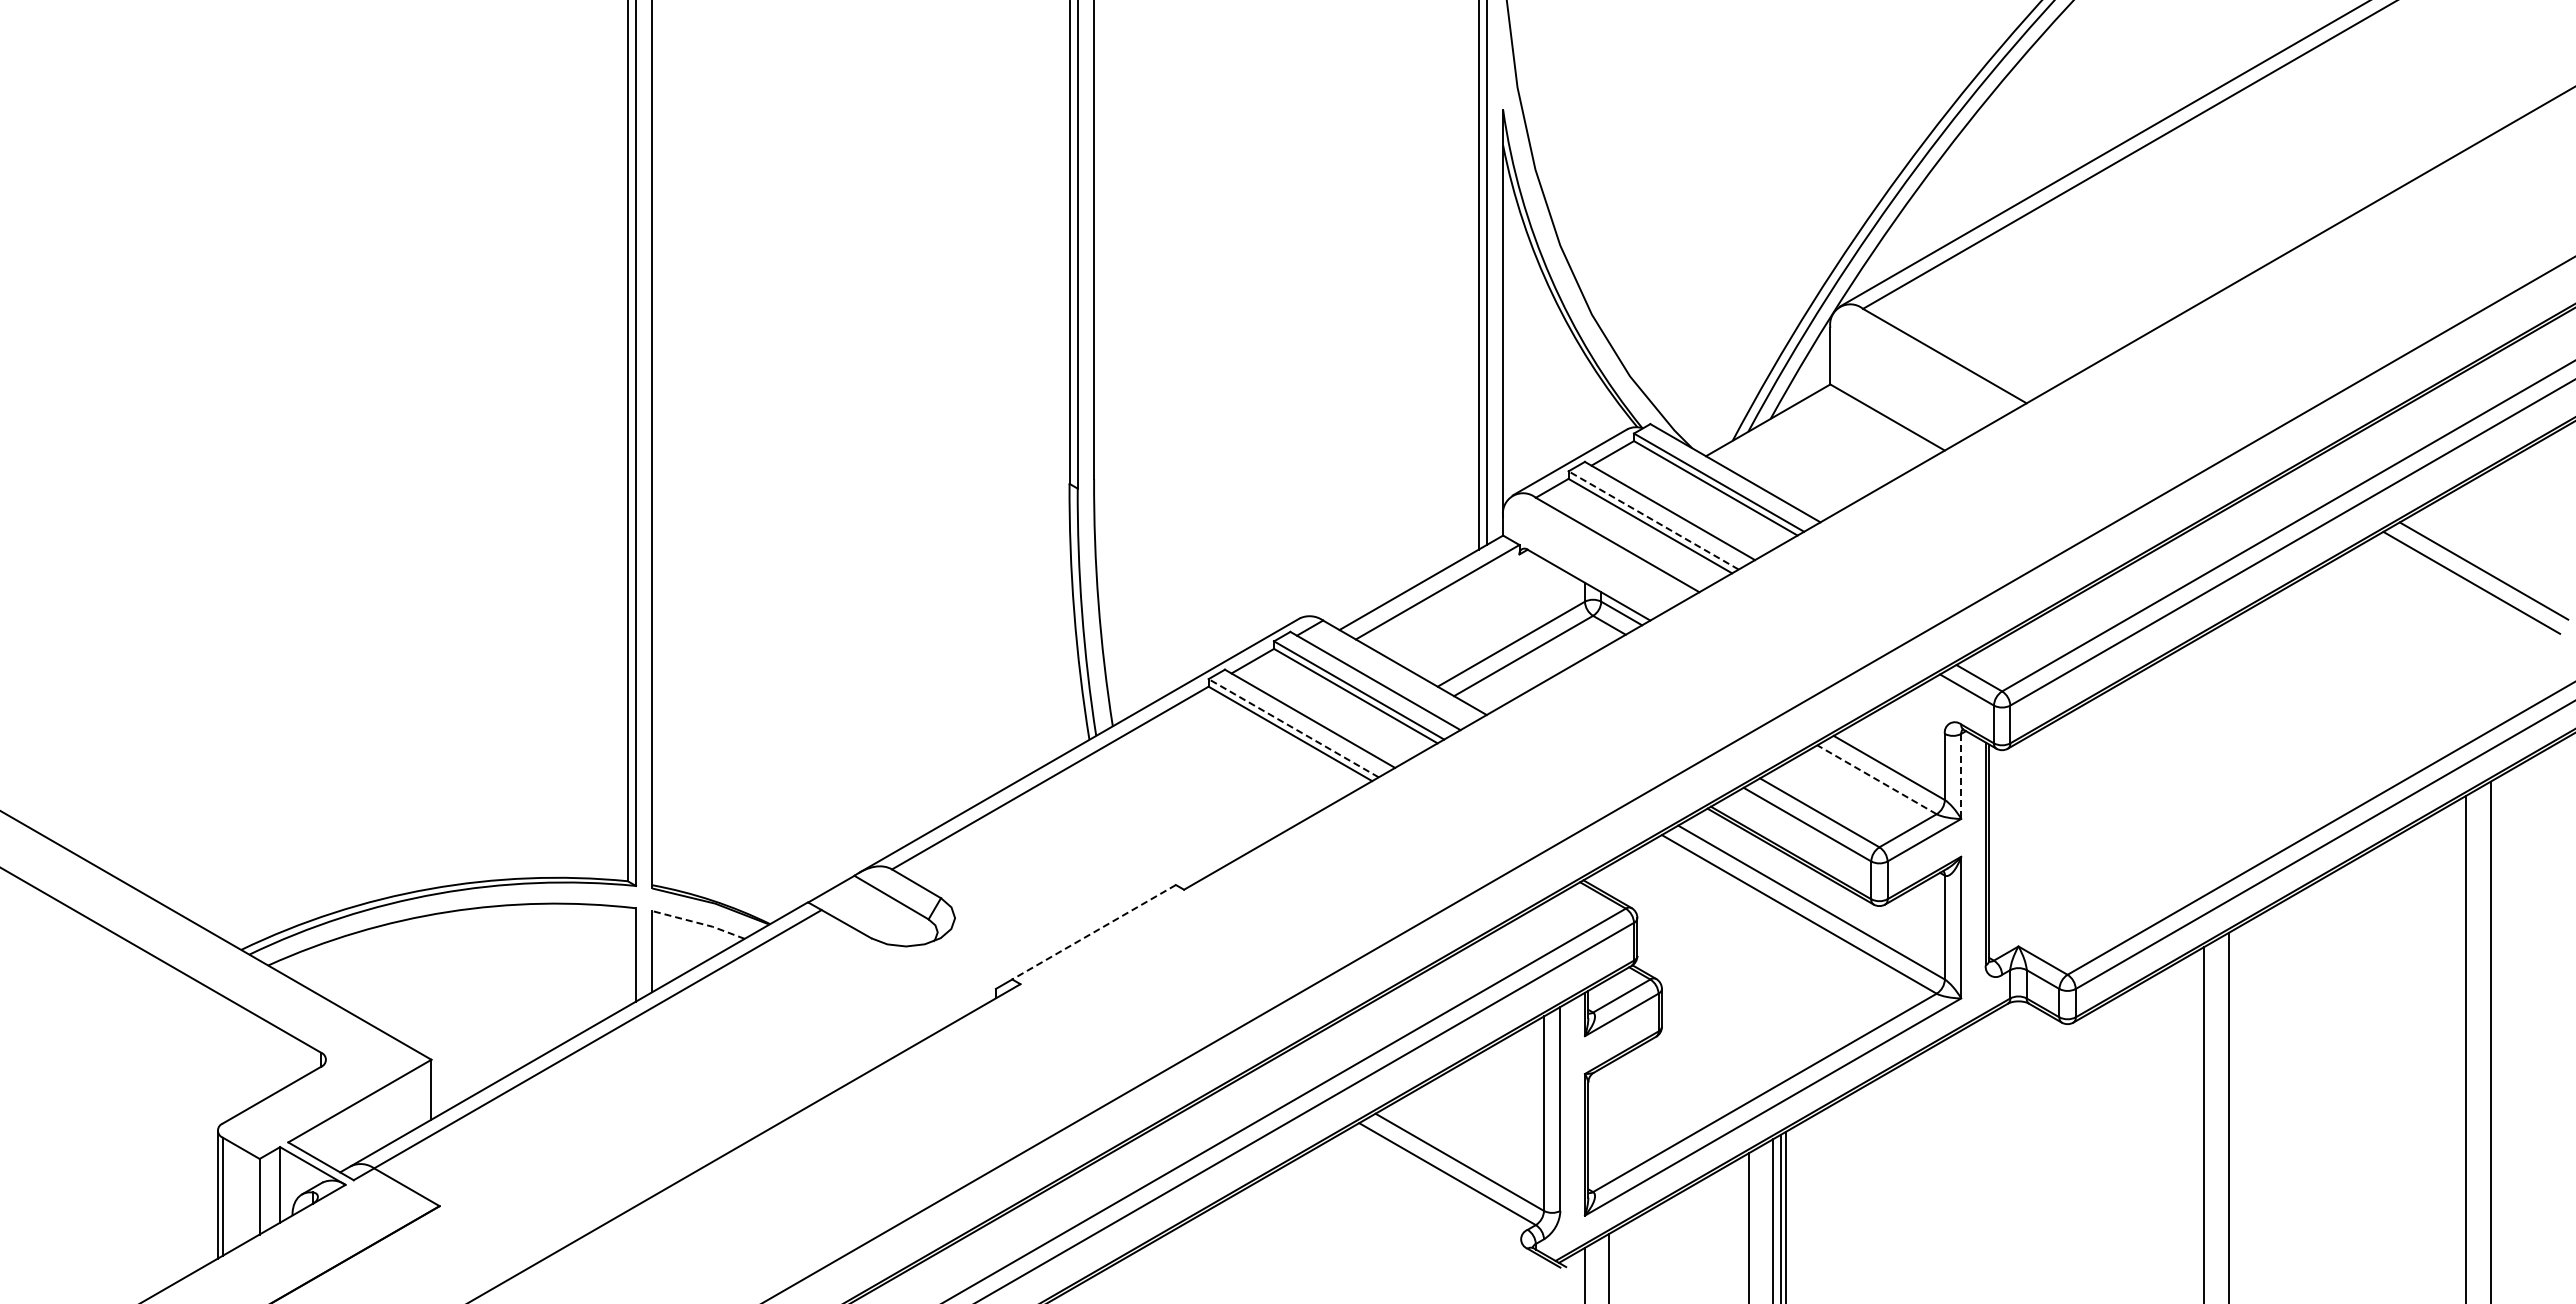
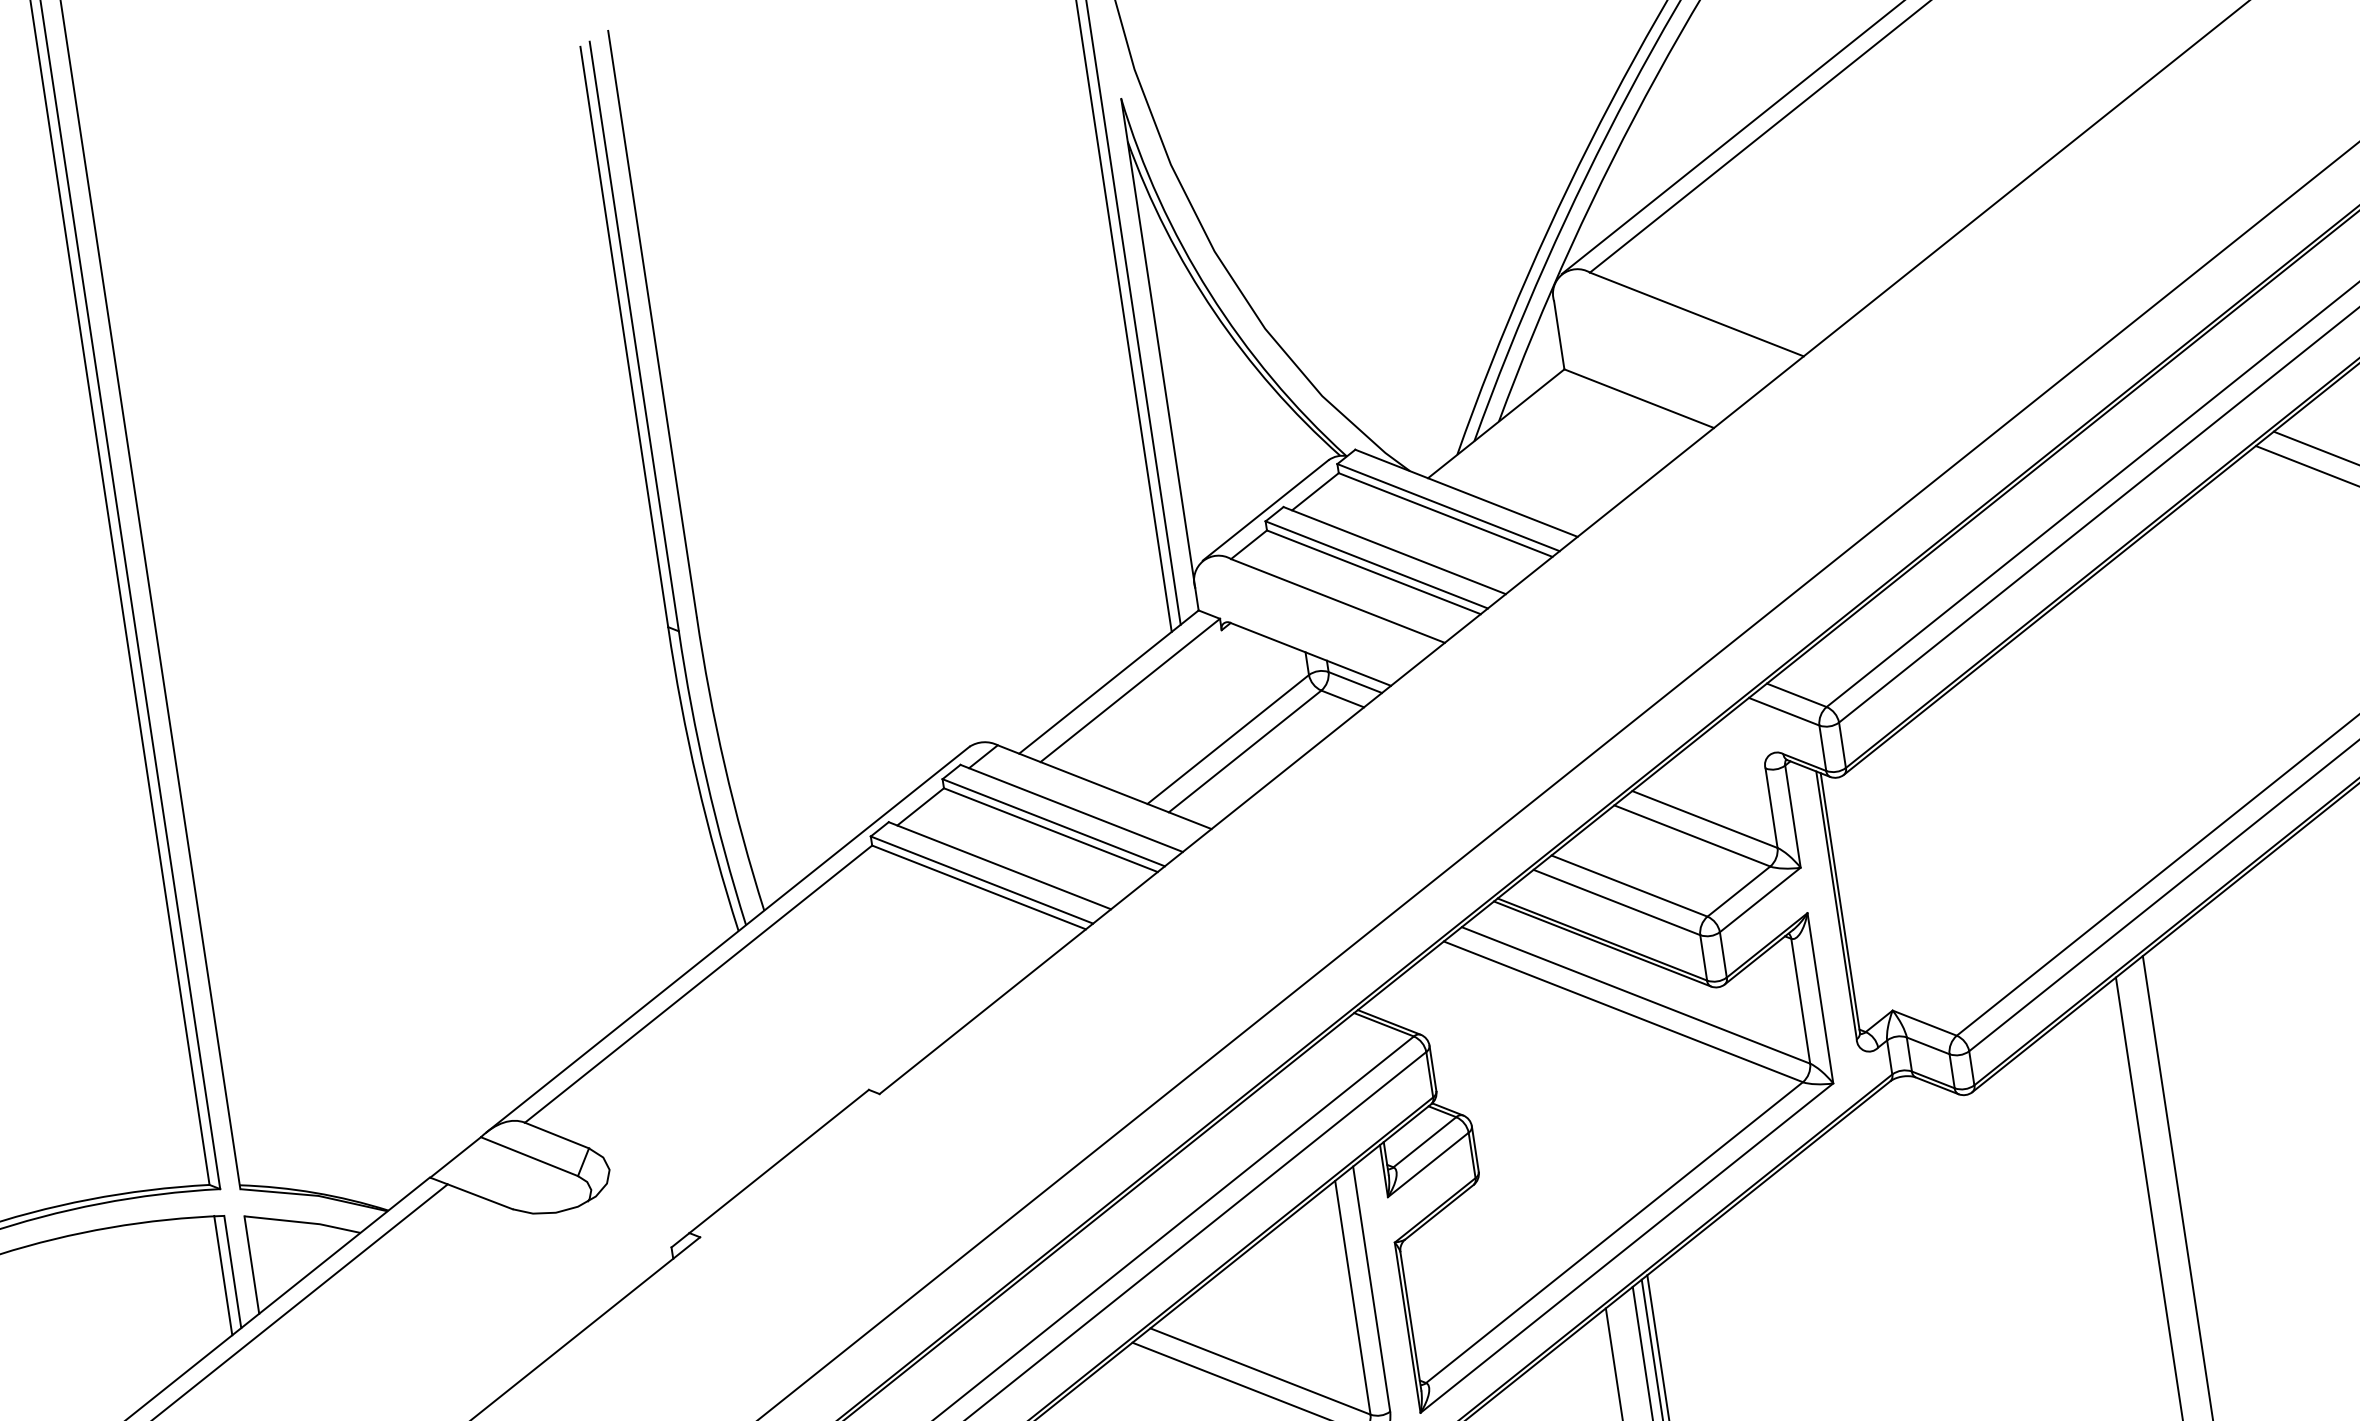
line: (1653, 520) -> (1376, 564), dashed -> solid
line: (1293, 728) -> (981, 880), dashed -> solid
line: (1961, 776) -> (1793, 816), dashed -> solid
line: (1877, 779) -> (1692, 835), dashed -> solid
line: (699, 923) -> (303, 1222), dashed -> solid
line: (1093, 932) -> (778, 1161), dashed -> solid
line: (627, 956) -> (222, 1275), added

